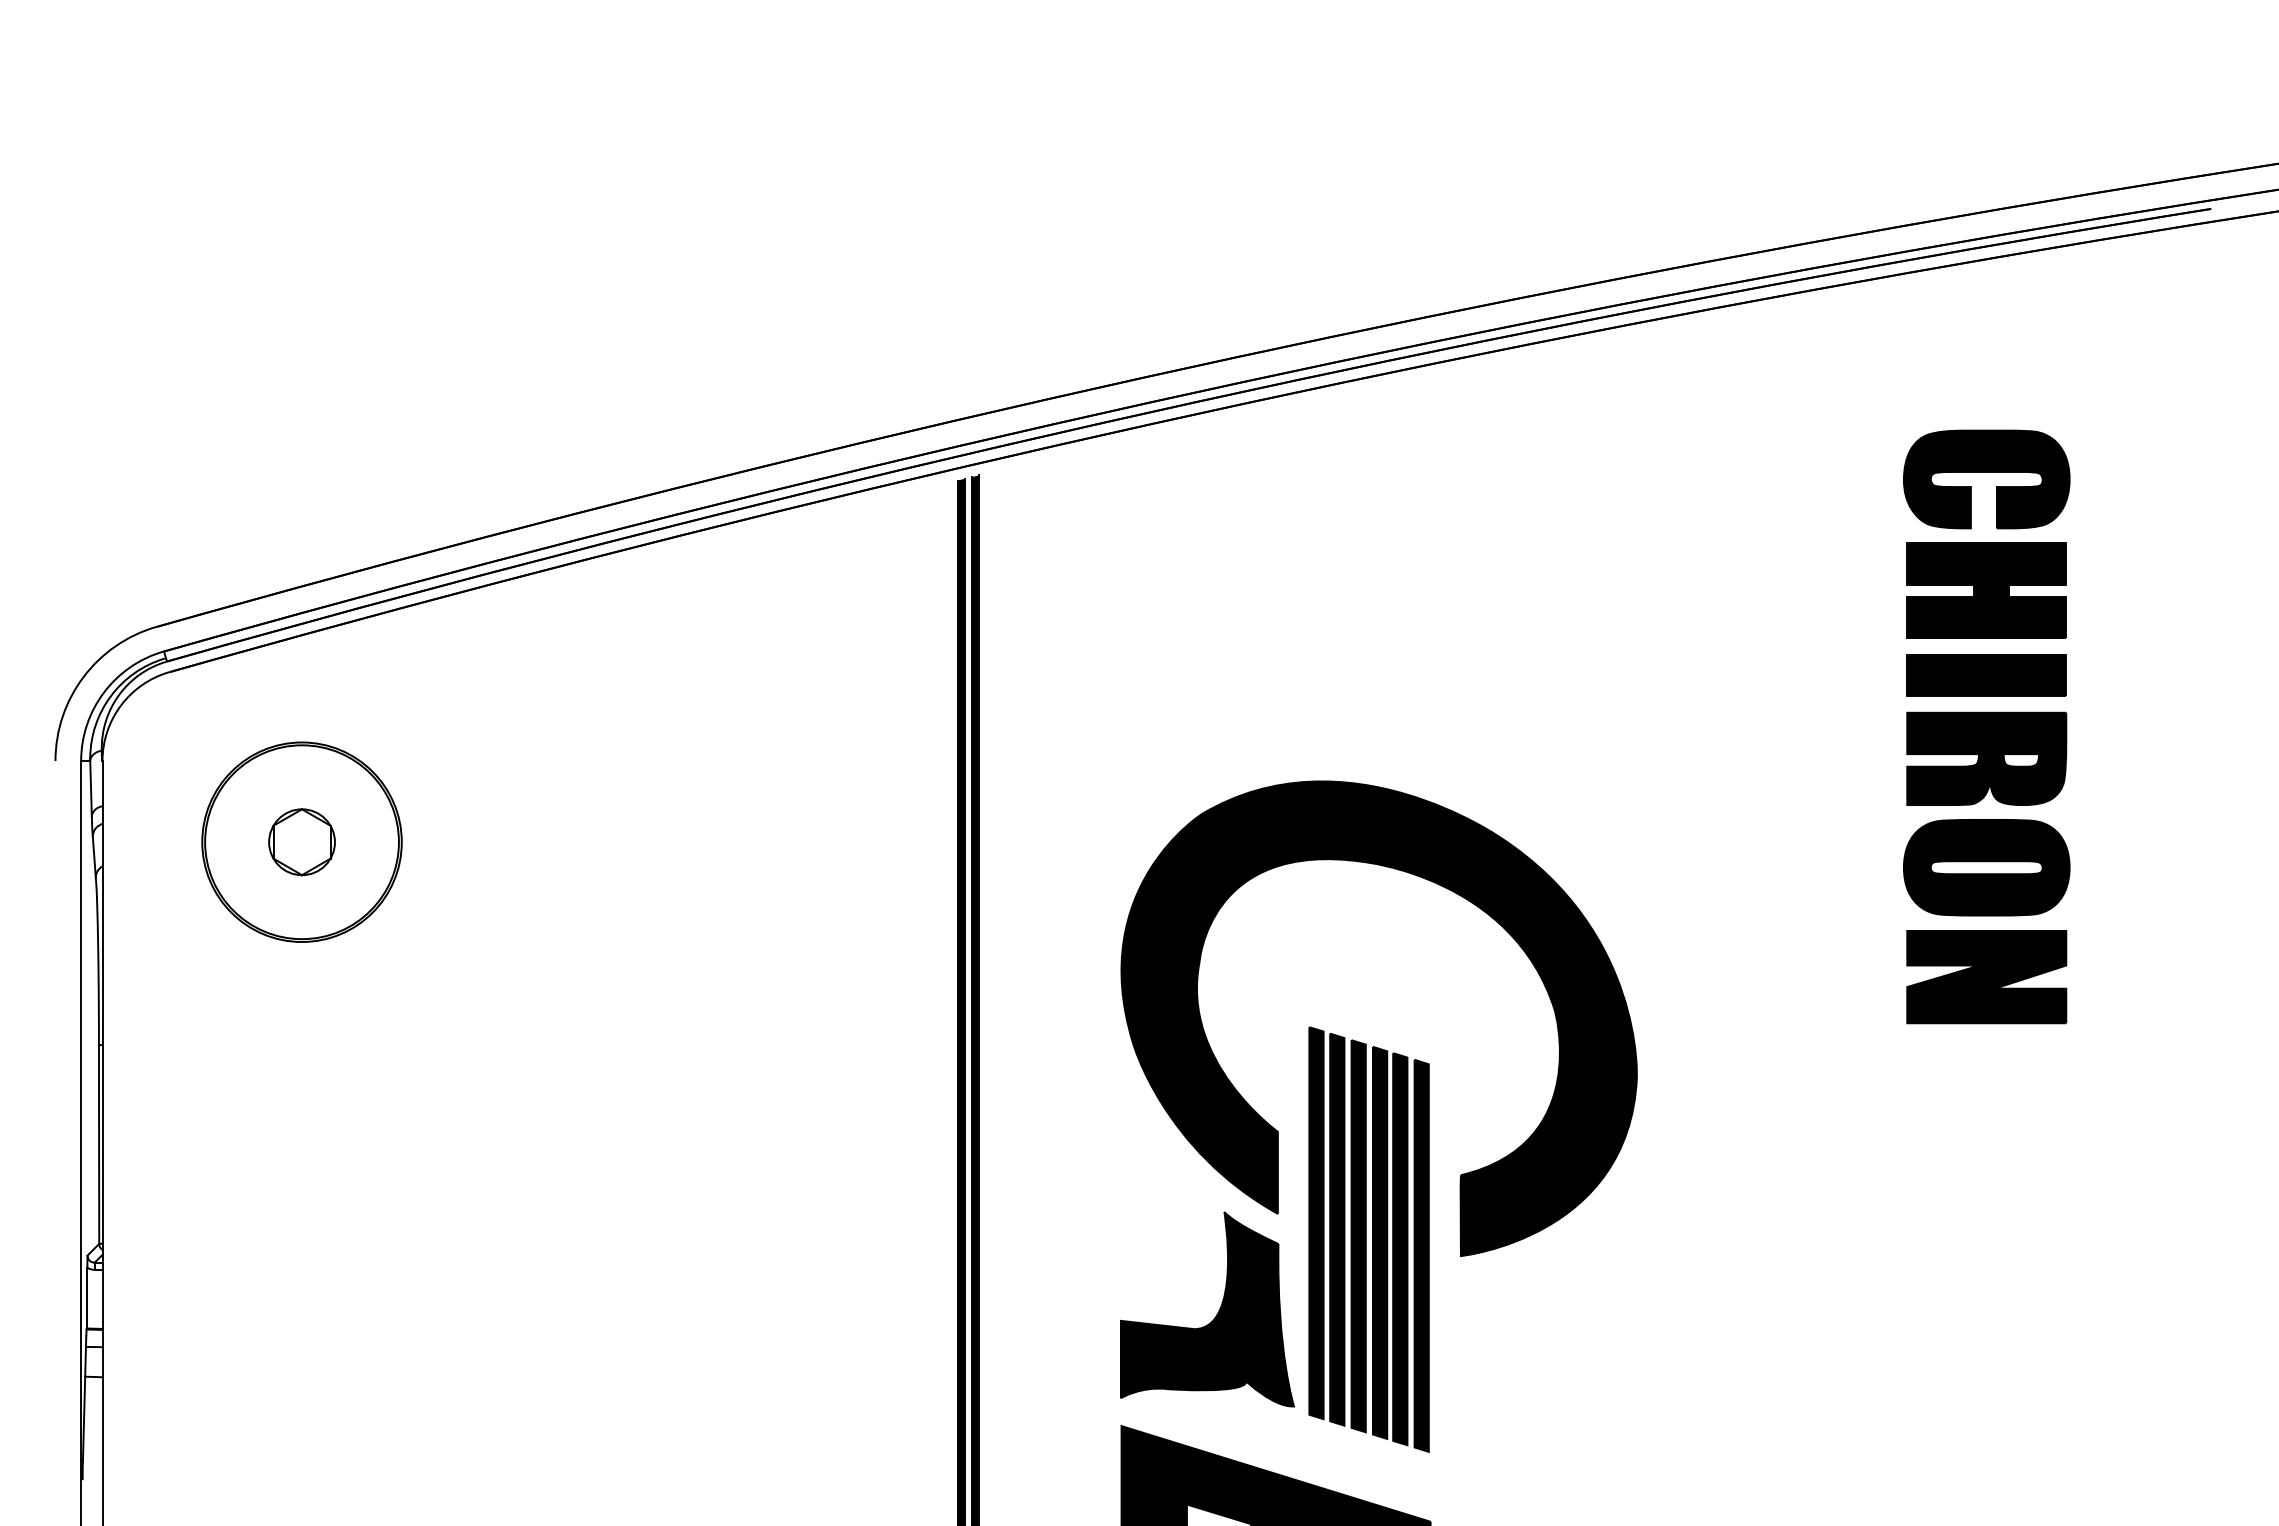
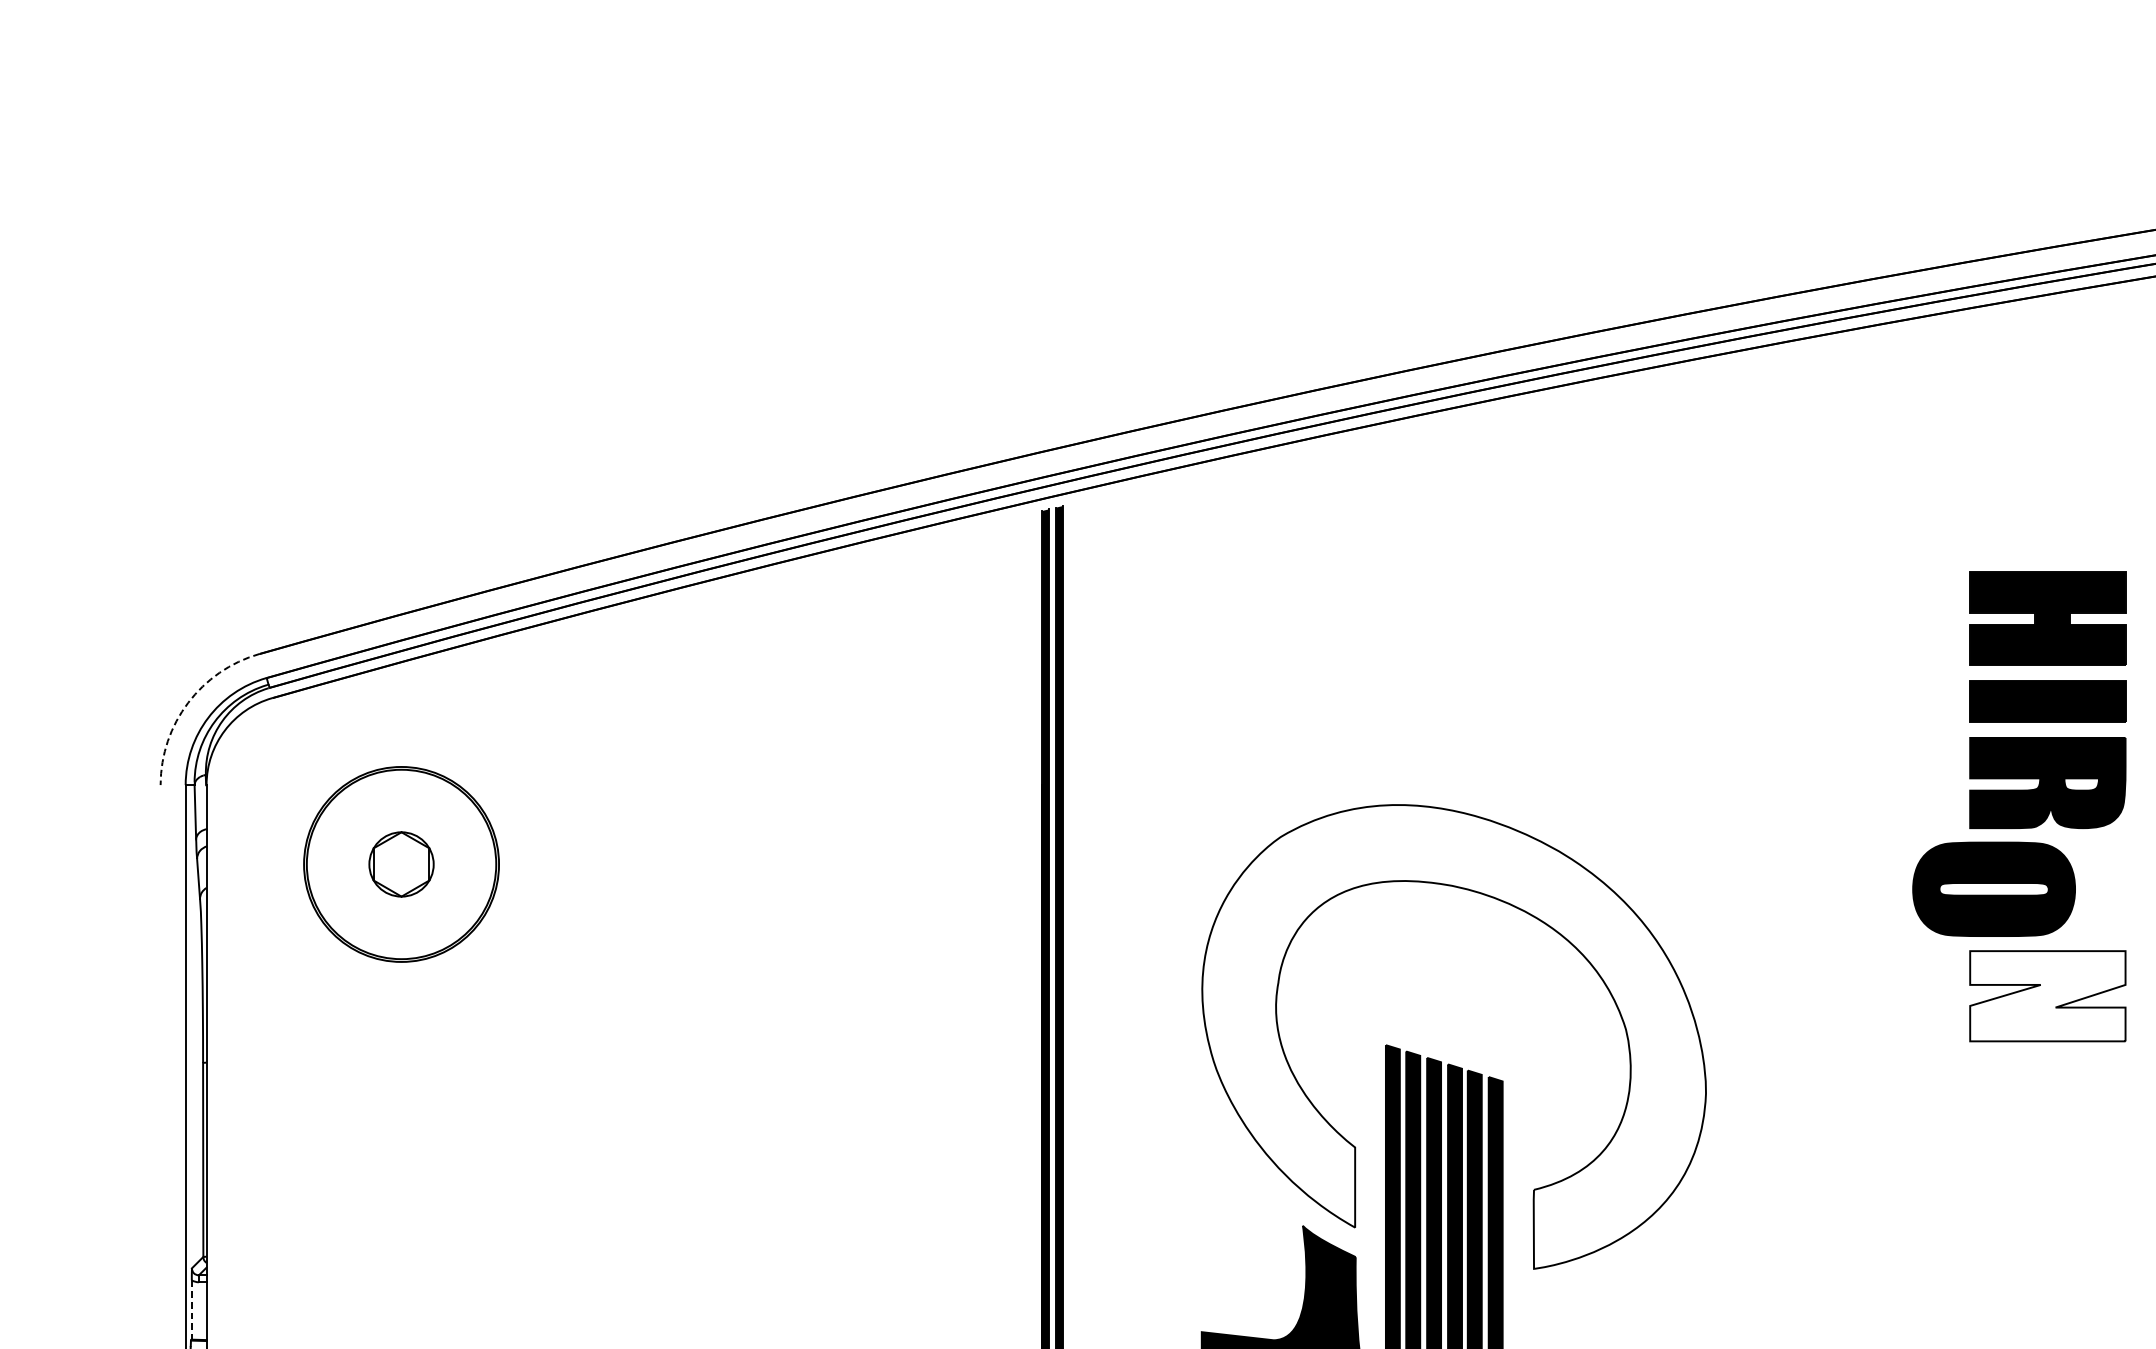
part: (1986, 472) -> (2047, 503), removed
arc: (83, 676) -> (187, 702), solid -> dashed
part: (1986, 867) -> (1993, 889), moved
fill: (1986, 976) -> (2047, 995), removed
fill: (1378, 1018) -> (1453, 1036), removed
line: (87, 1298) -> (191, 1310), solid -> dashed

